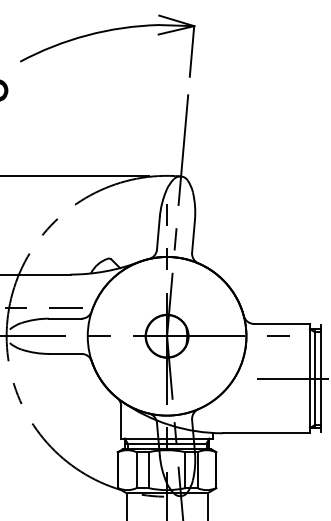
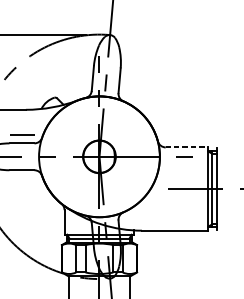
line: (281, 323) -> (186, 147), solid -> dashed

